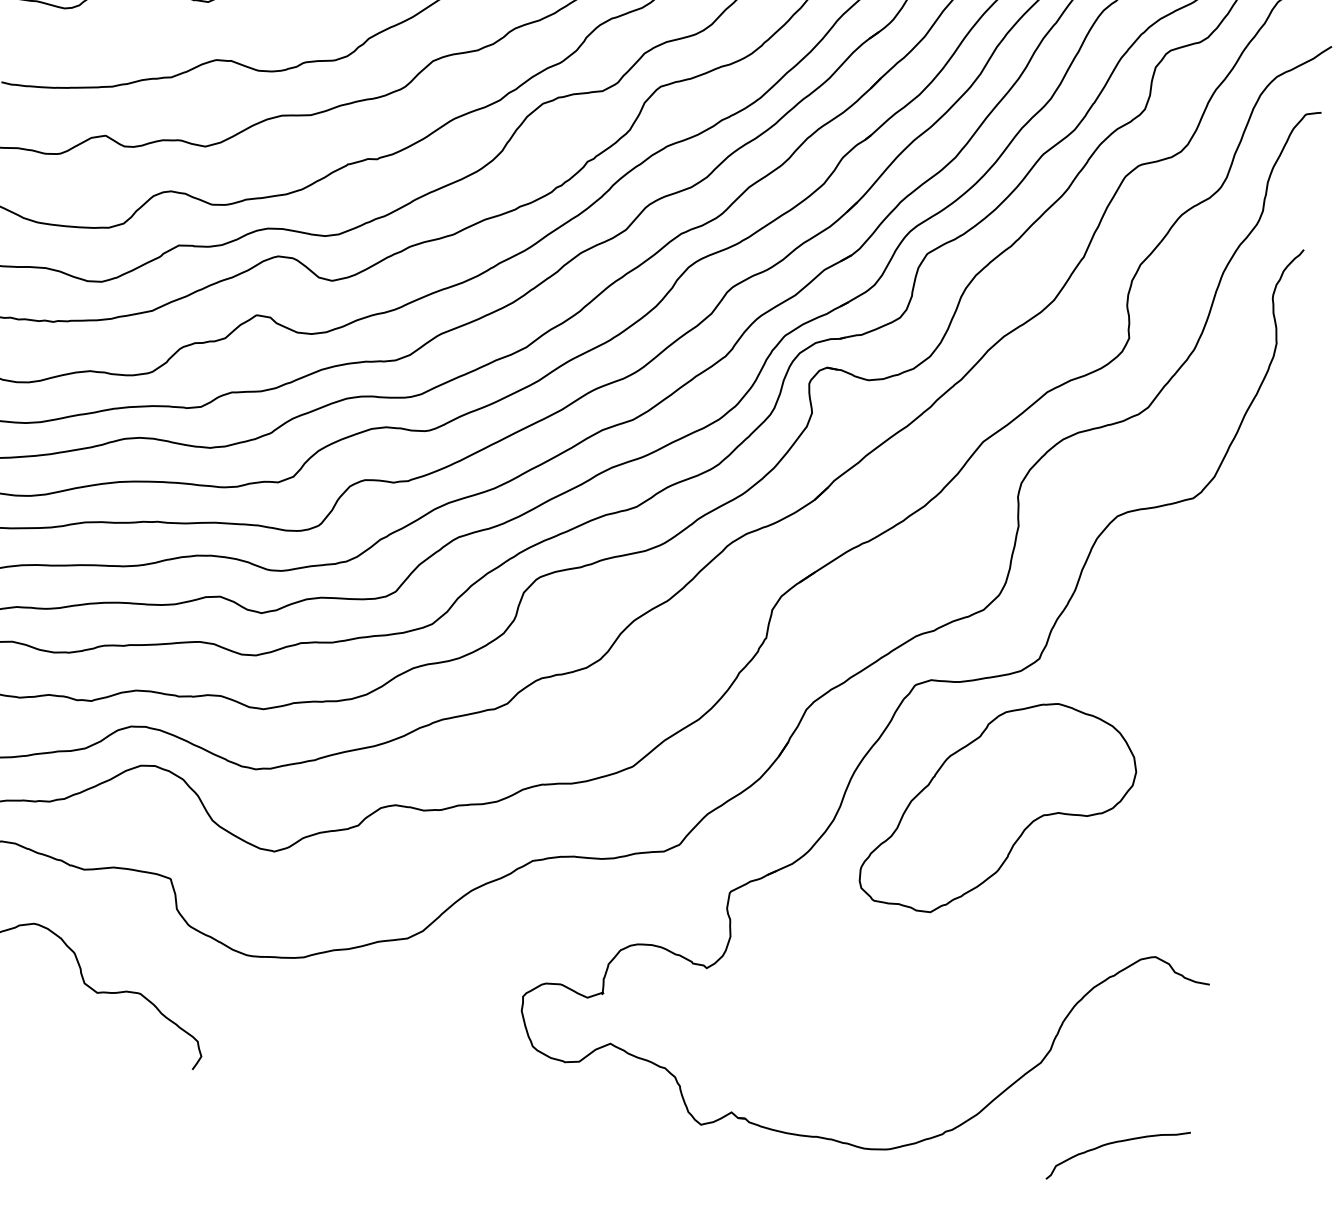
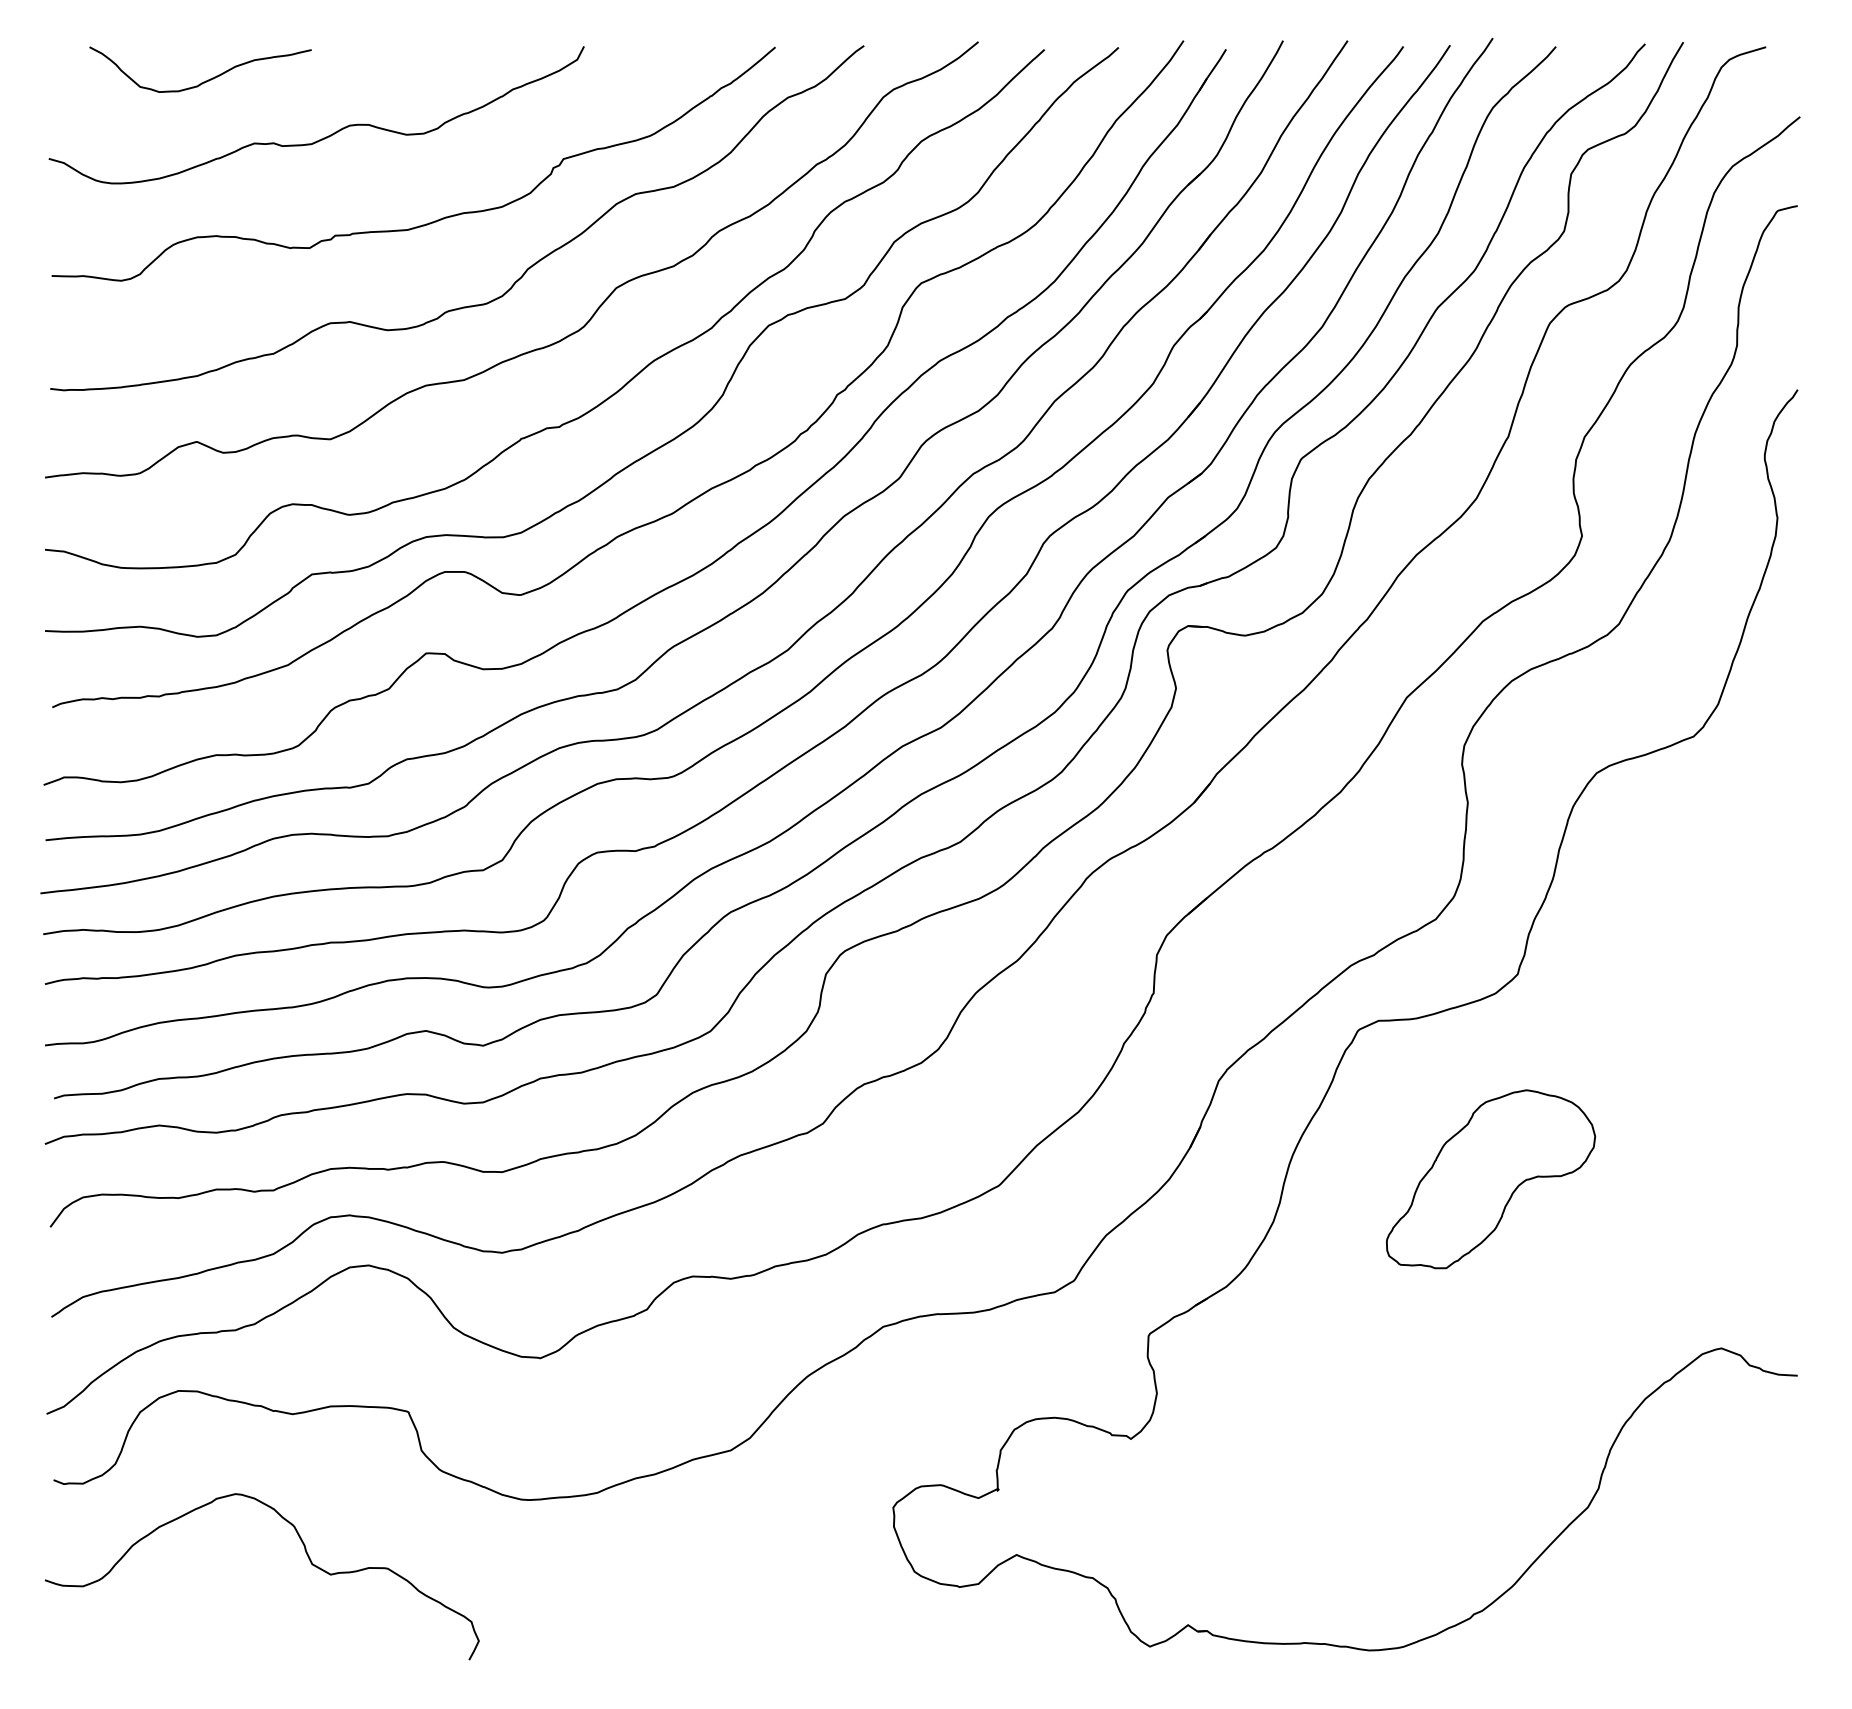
part: (999, 809) -> (1490, 1179), size x0.6
curve: (1115, 1142) -> (1700, 1600), removed

